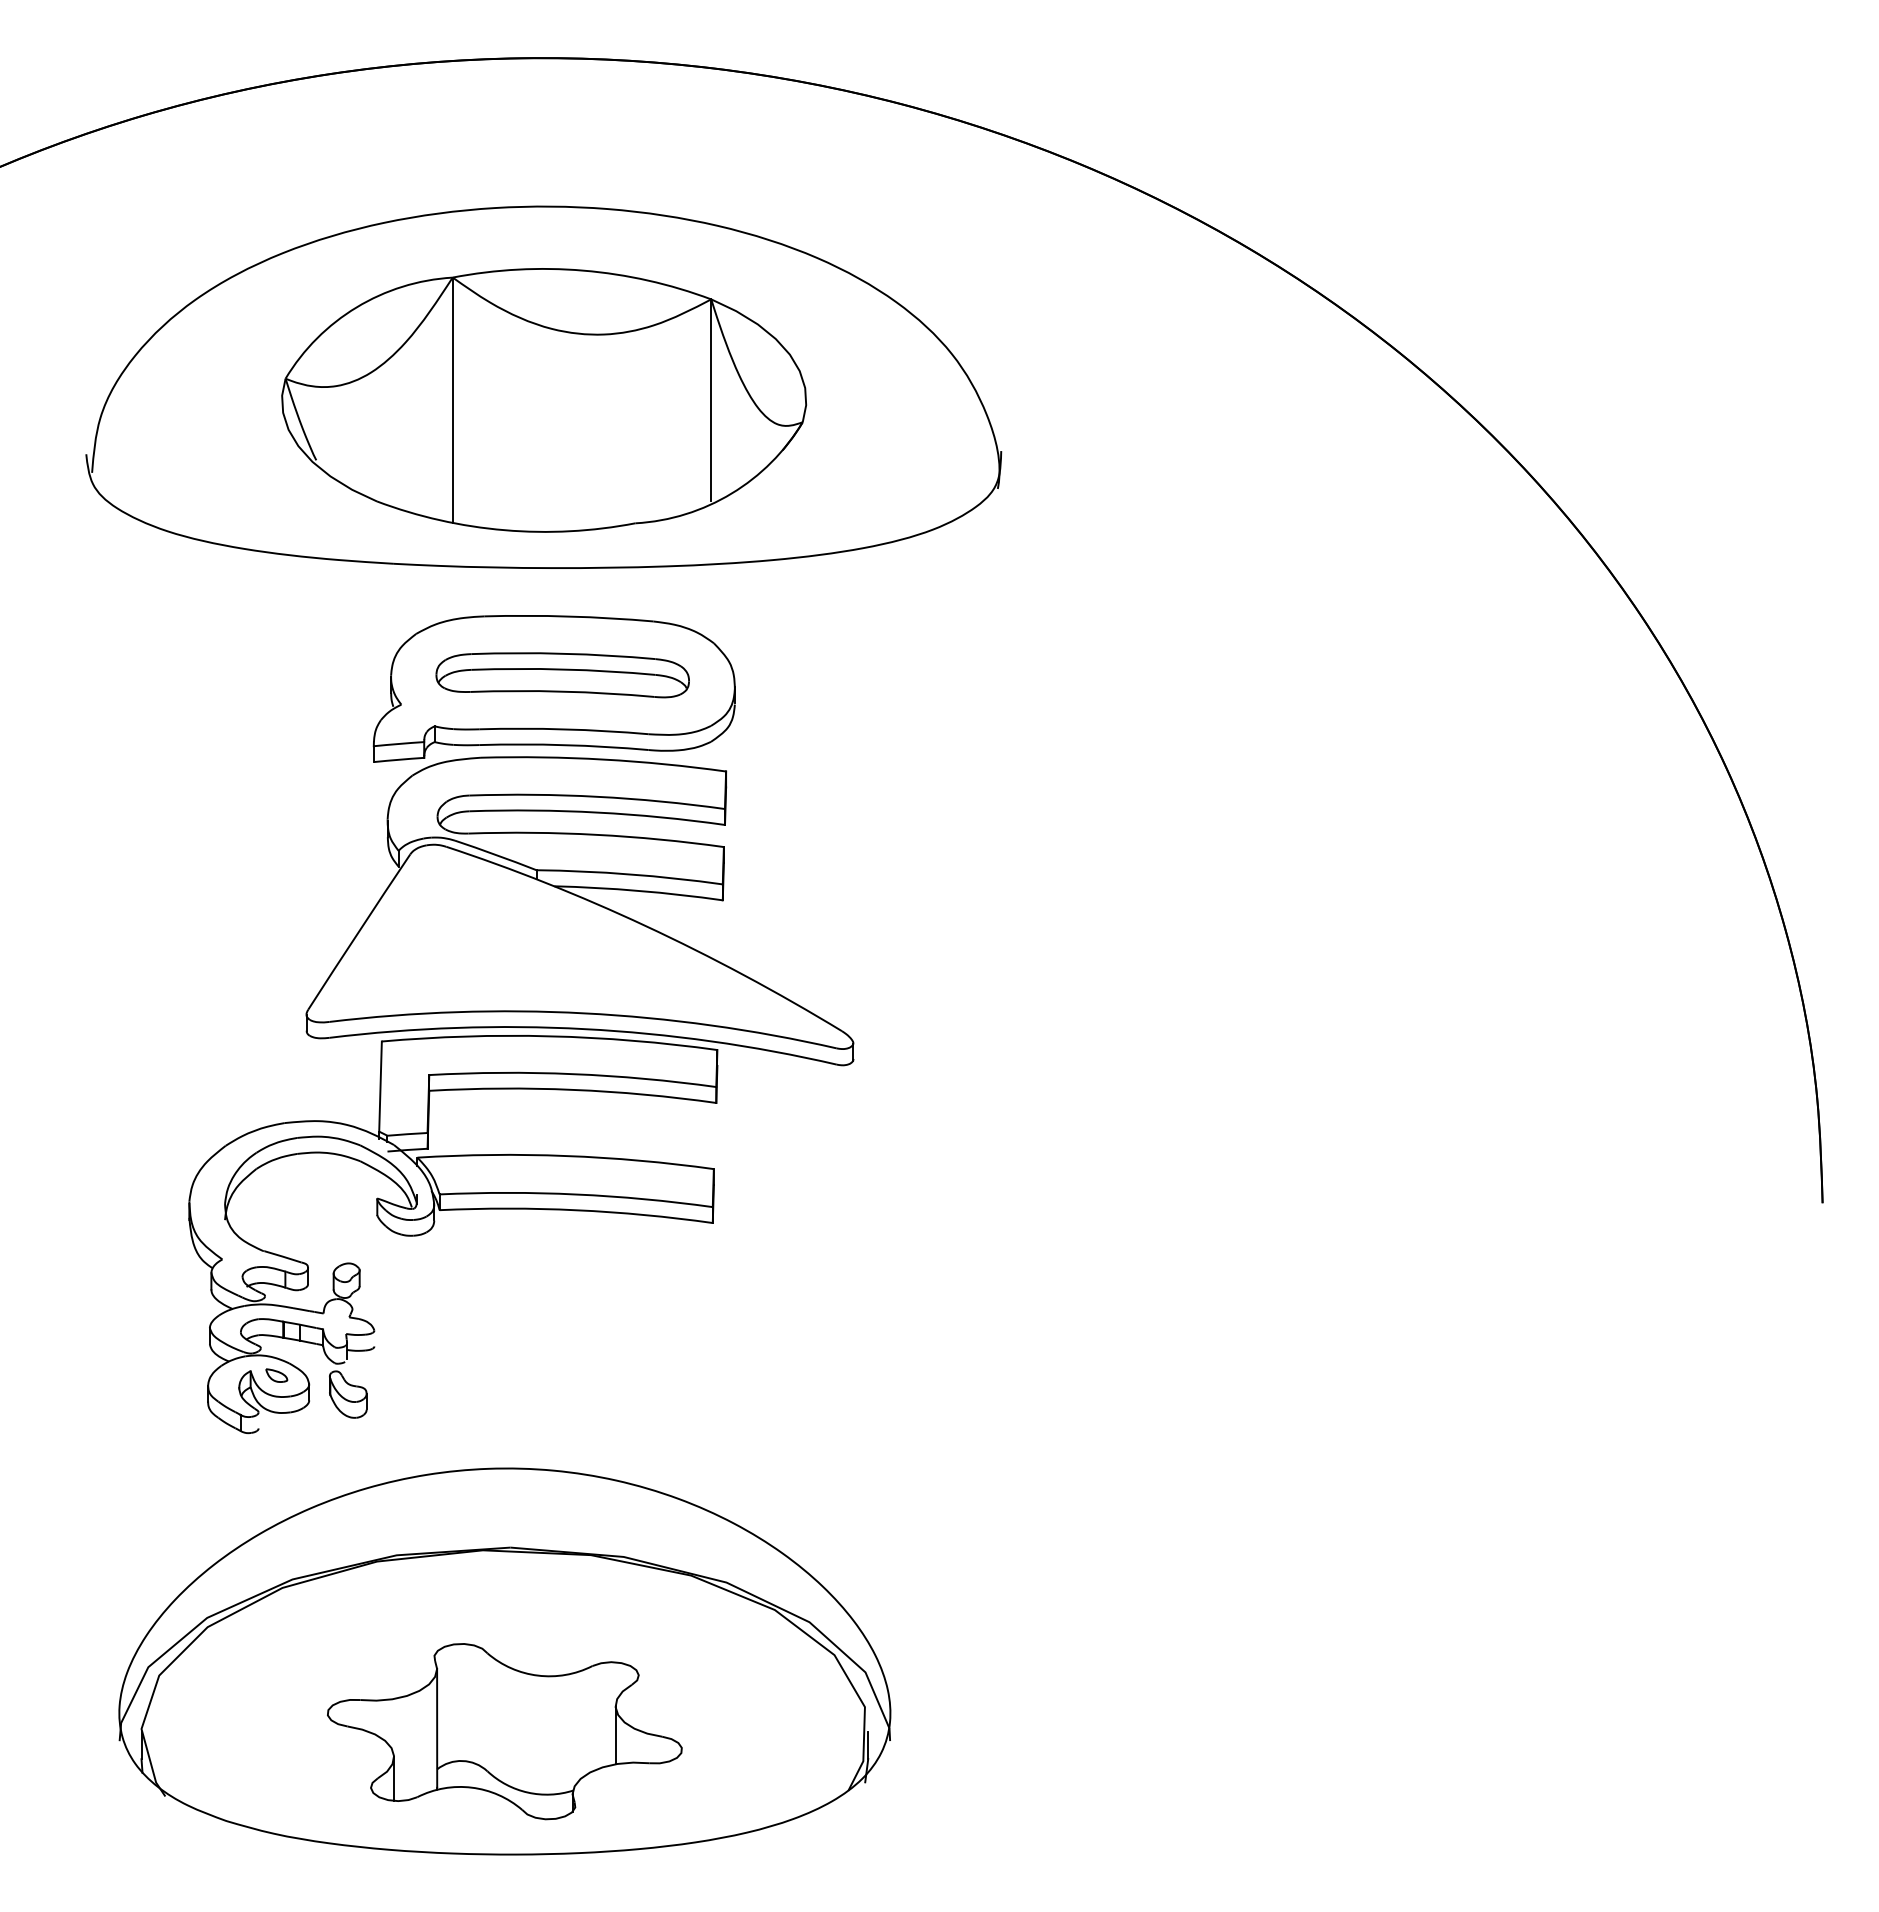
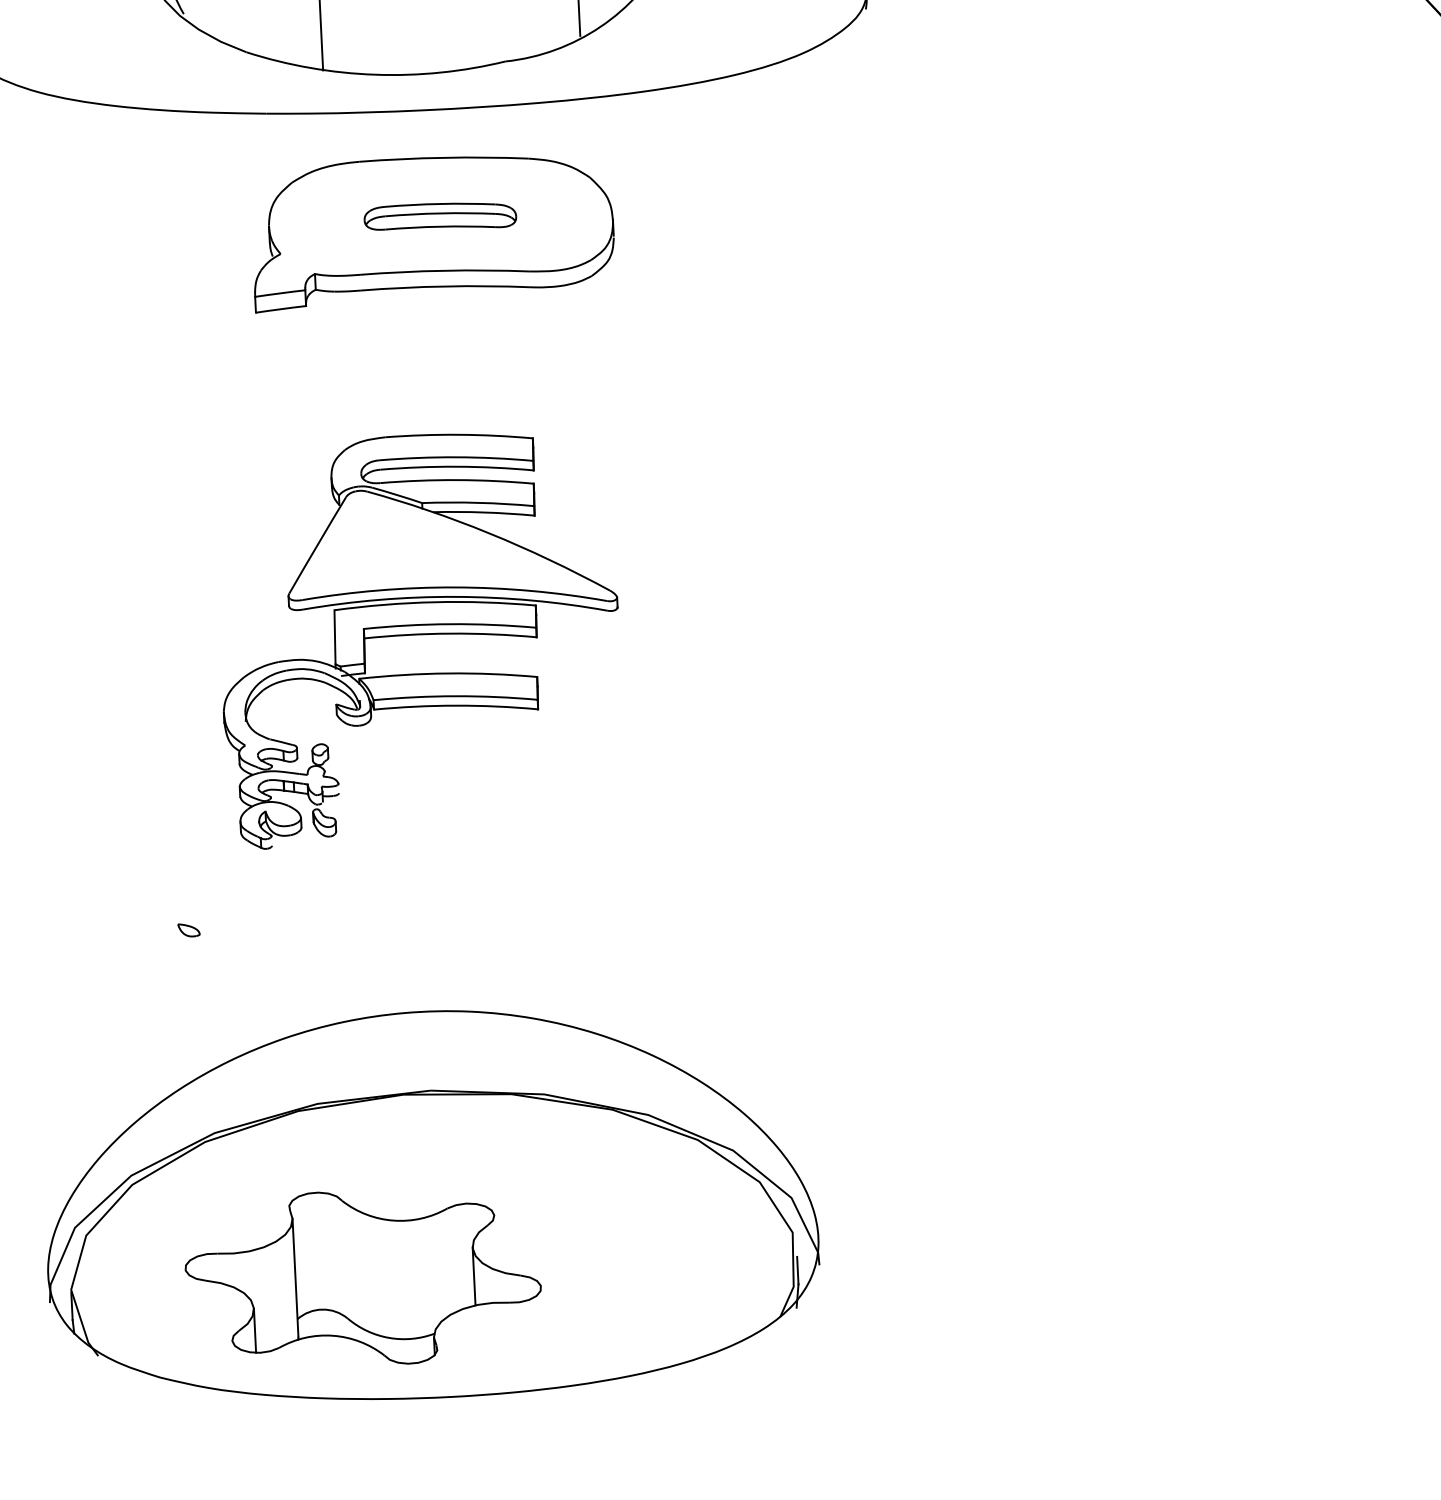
part: (562, 675) -> (440, 217), size x0.6
part: (521, 1095) -> (419, 638), size x0.6
part: (504, 1731) -> (362, 1278), moved

